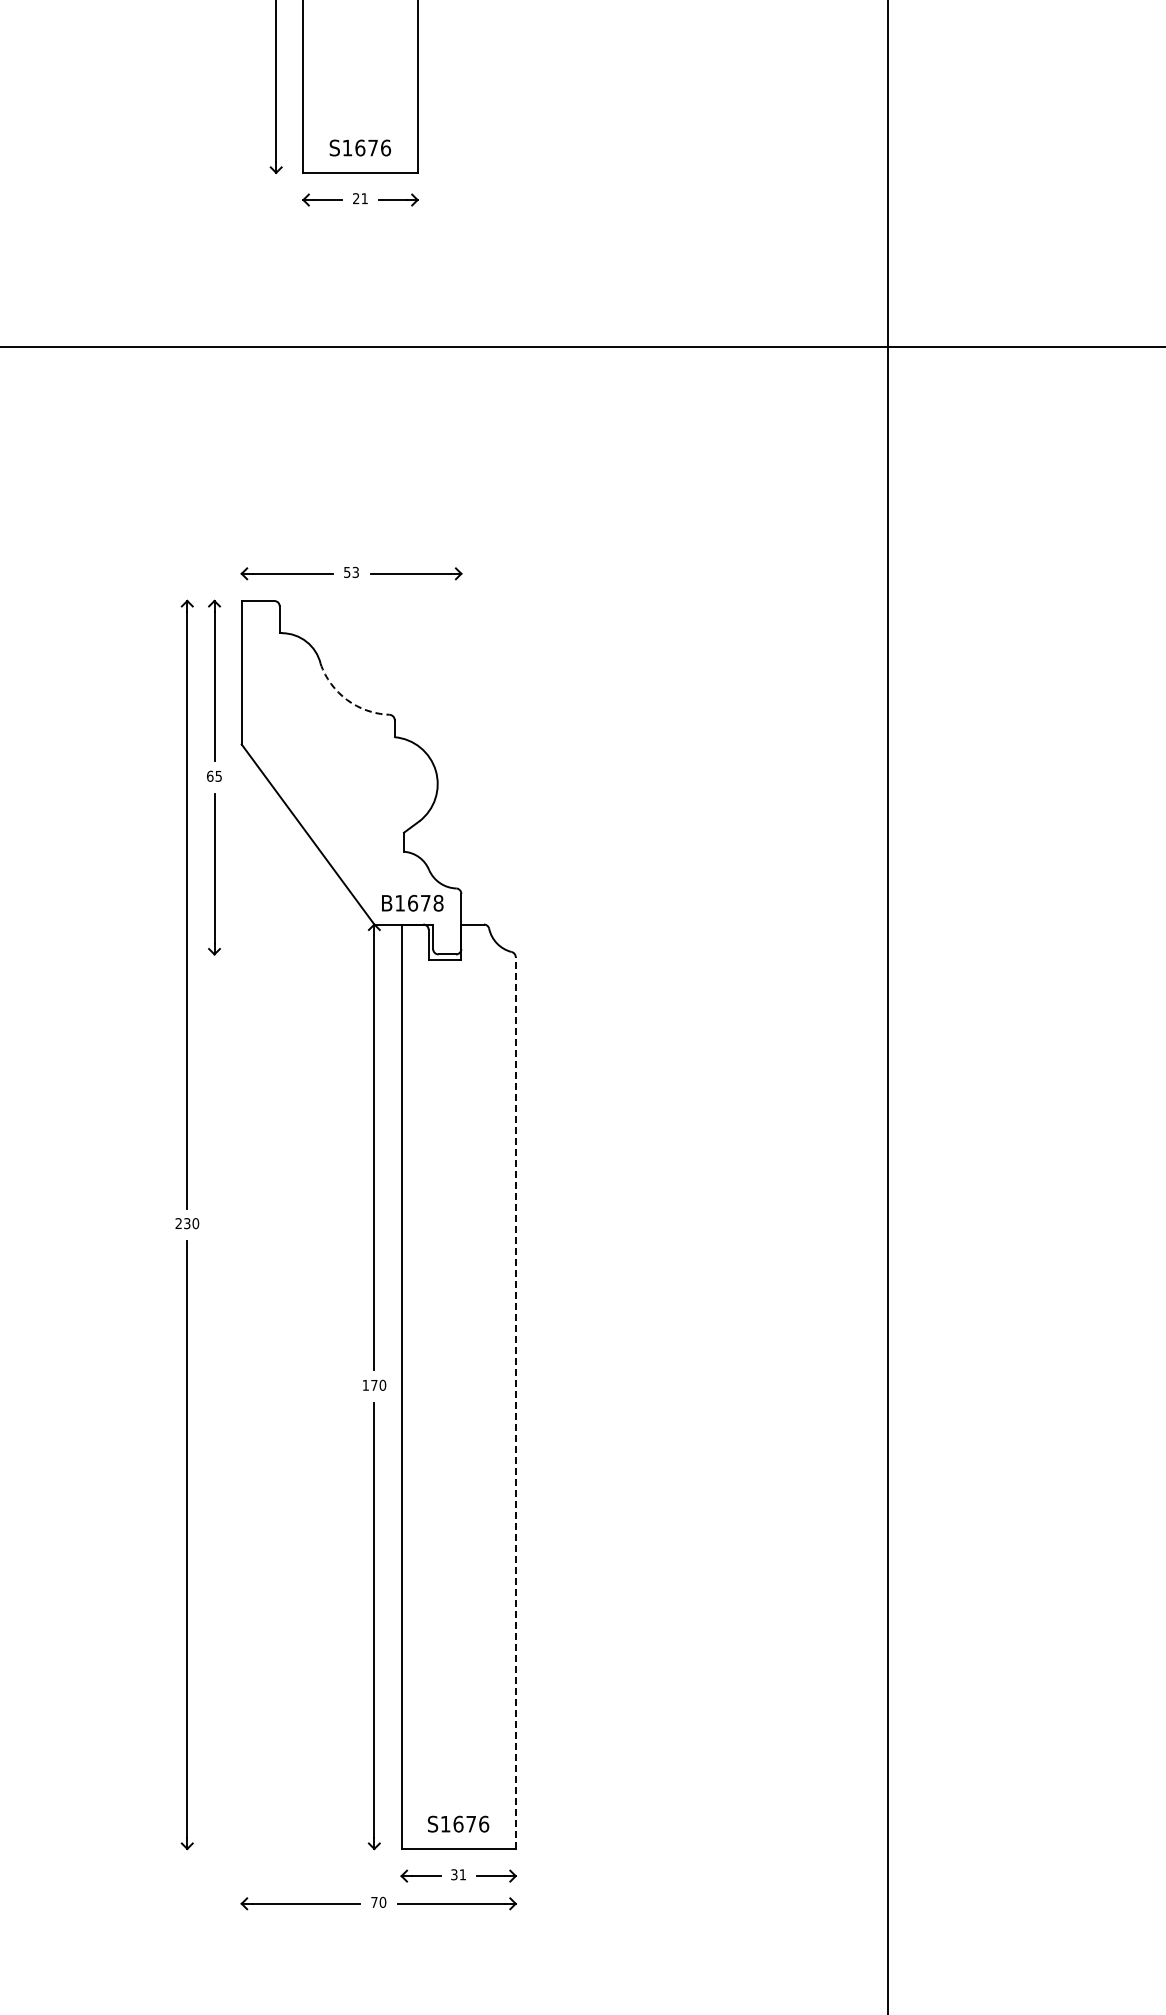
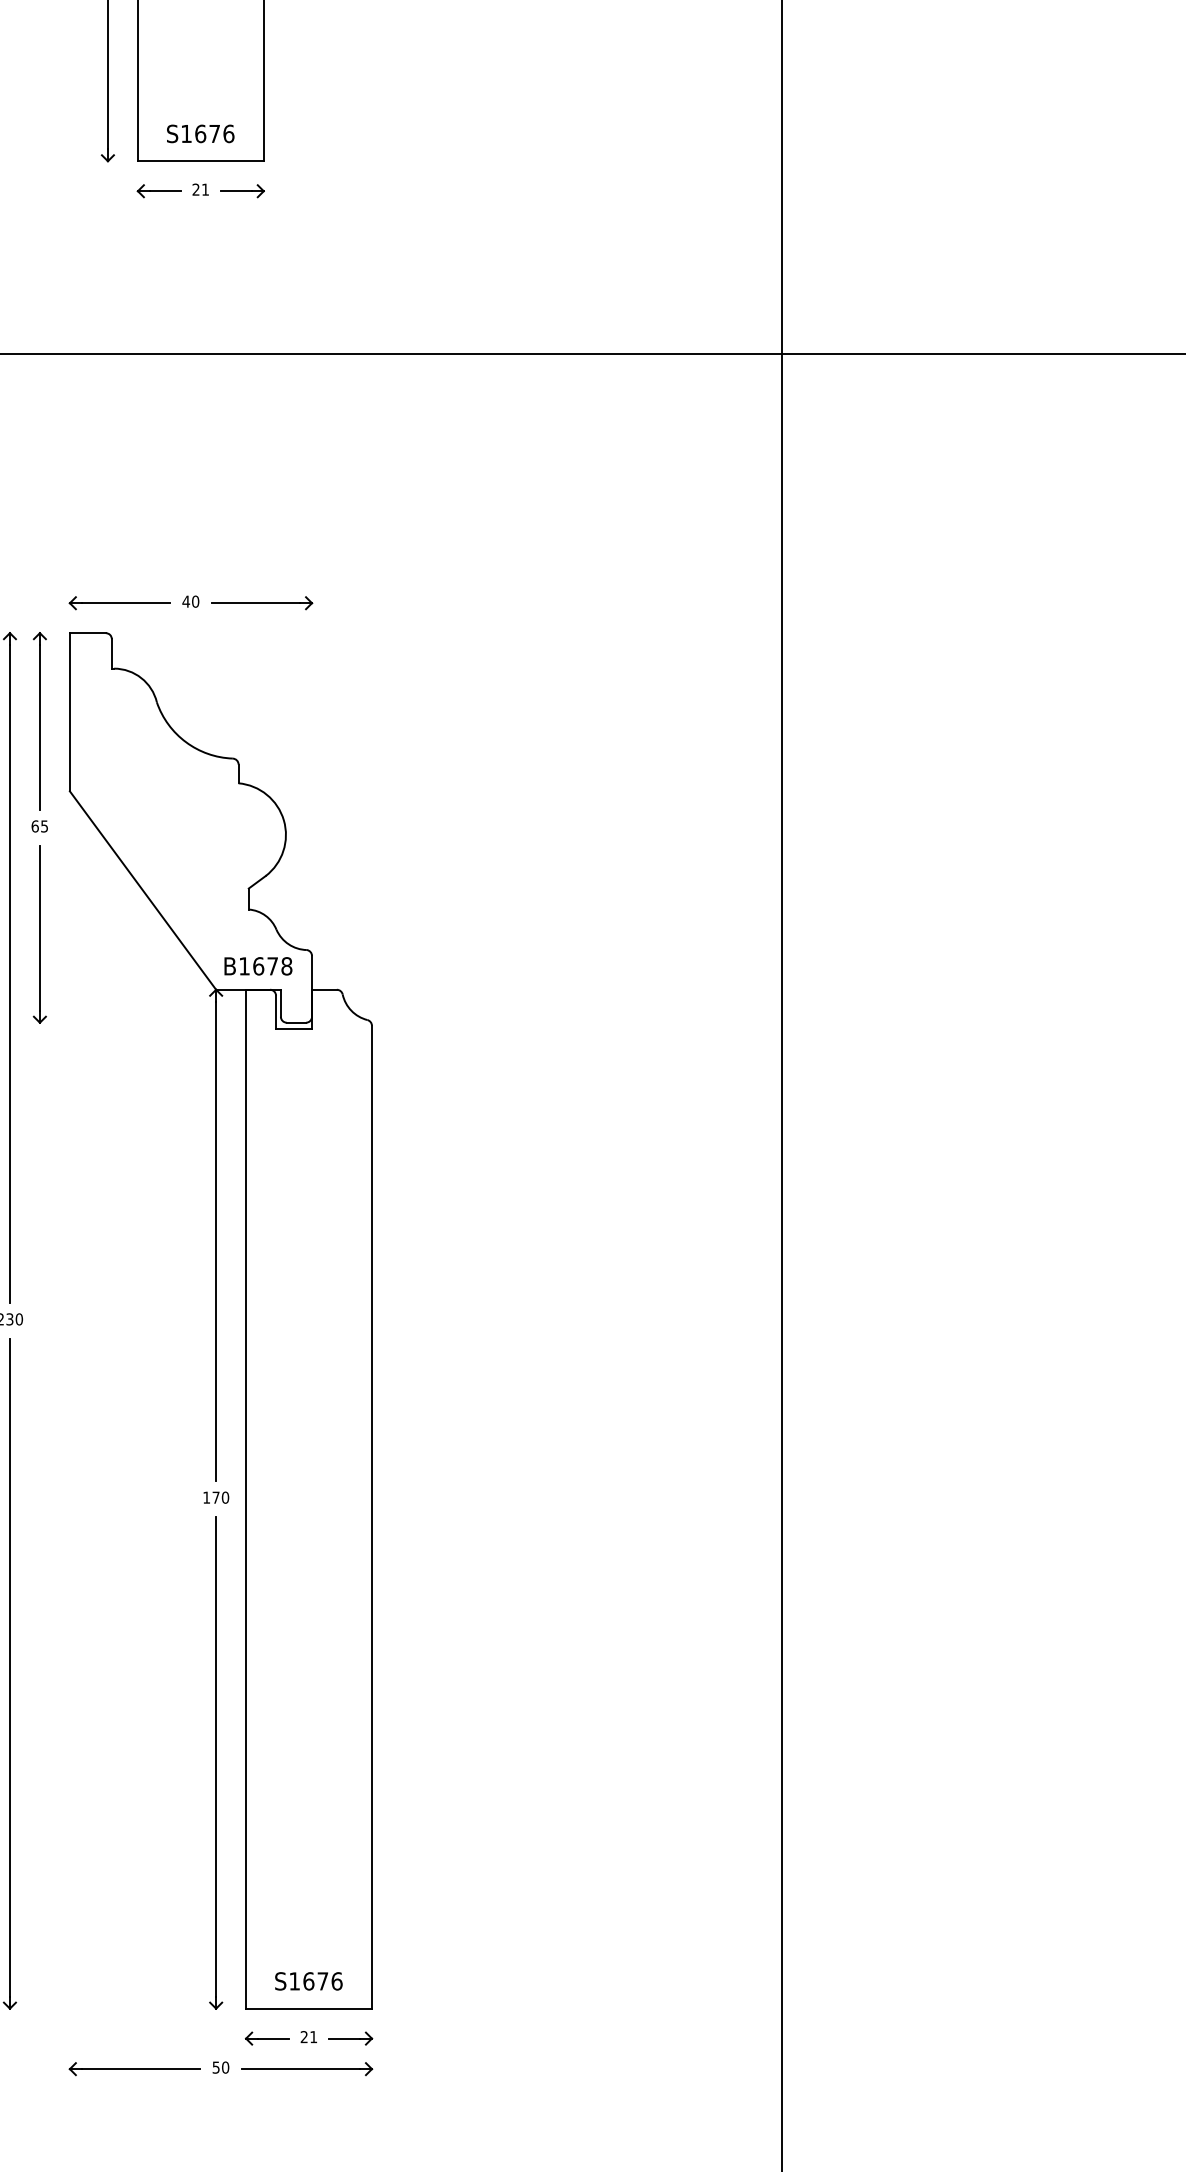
text: (351, 572) -> (190, 601), 53 -> 40
arc: (347, 699) -> (186, 741), dashed -> solid
line: (515, 1403) -> (371, 1517), dashed -> solid
text: (454, 1875) -> (304, 2037), 31 -> 21
text: (374, 1902) -> (216, 2067), 70 -> 50

